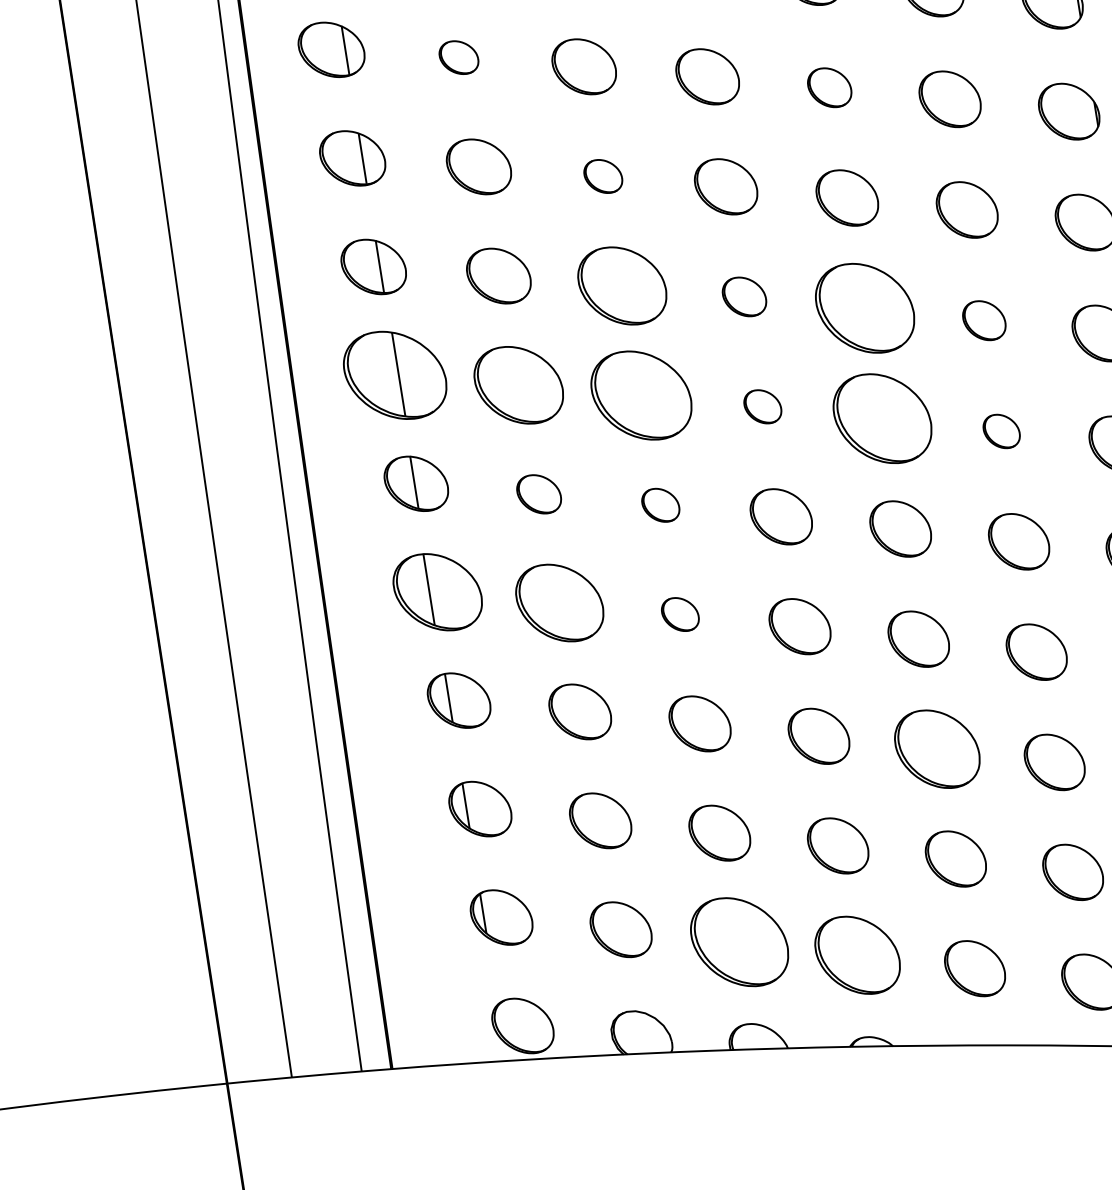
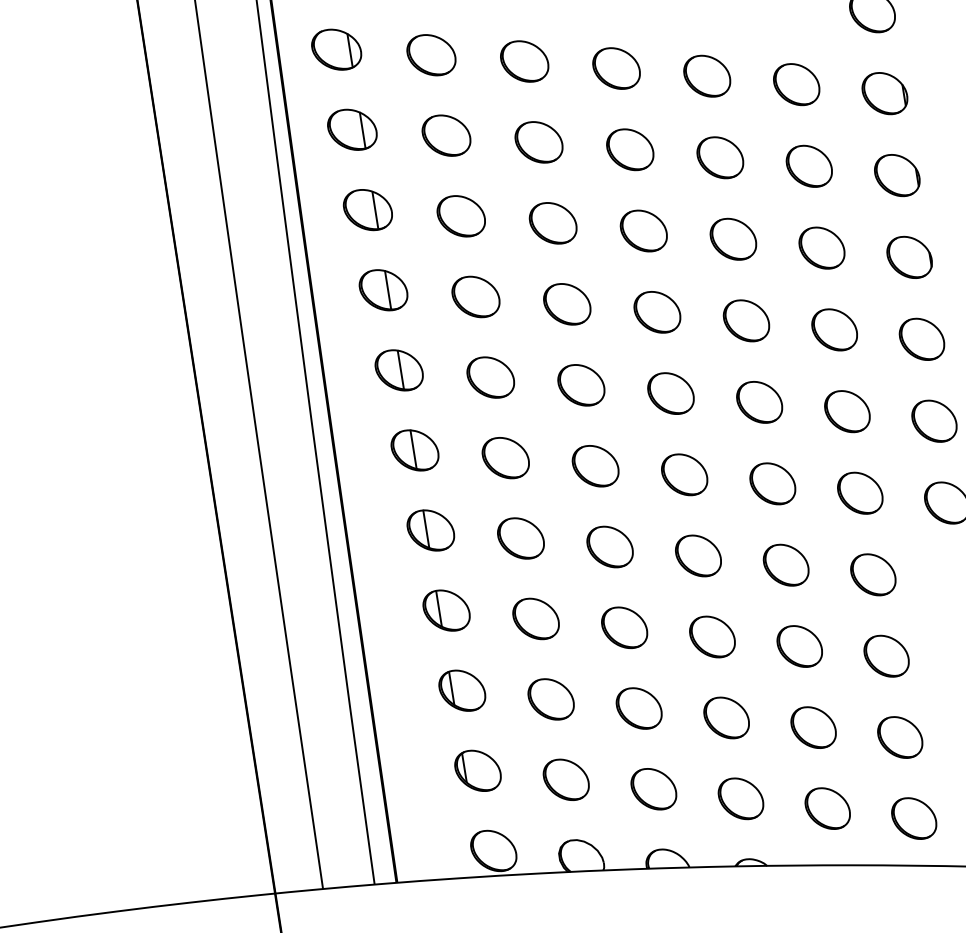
part: (458, 57) -> (446, 135), size x1.67
part: (829, 87) -> (720, 157), size x1.43
part: (602, 176) -> (552, 223), size x1.67
part: (622, 286) -> (567, 304), size x0.71
part: (744, 297) -> (657, 312), size x1.43
part: (865, 307) -> (746, 320), size x0.62
part: (984, 320) -> (834, 329), size x1.43
part: (394, 375) -> (398, 370), size x0.62
part: (518, 385) -> (490, 377), size x0.71
part: (641, 395) -> (581, 385), size x0.62
part: (762, 406) -> (670, 393), size x1.67
part: (882, 418) -> (759, 402), size x0.62
part: (1001, 431) -> (847, 411), size x1.67
part: (538, 494) -> (505, 458), size x1.43
part: (660, 505) -> (595, 466), size x1.67
part: (437, 592) -> (430, 530), size x0.71
part: (559, 603) -> (520, 538), size x0.71
part: (679, 613) -> (609, 546), size x1.67
part: (936, 749) -> (799, 646), size x0.71
part: (739, 942) -> (653, 789), size x0.62
part: (856, 954) -> (740, 798), size x0.71

